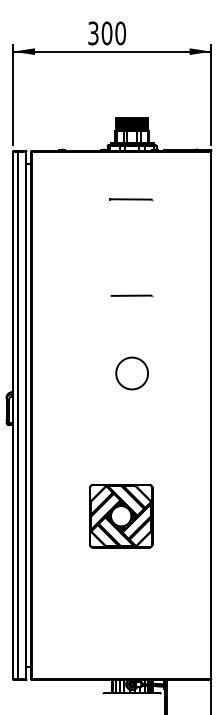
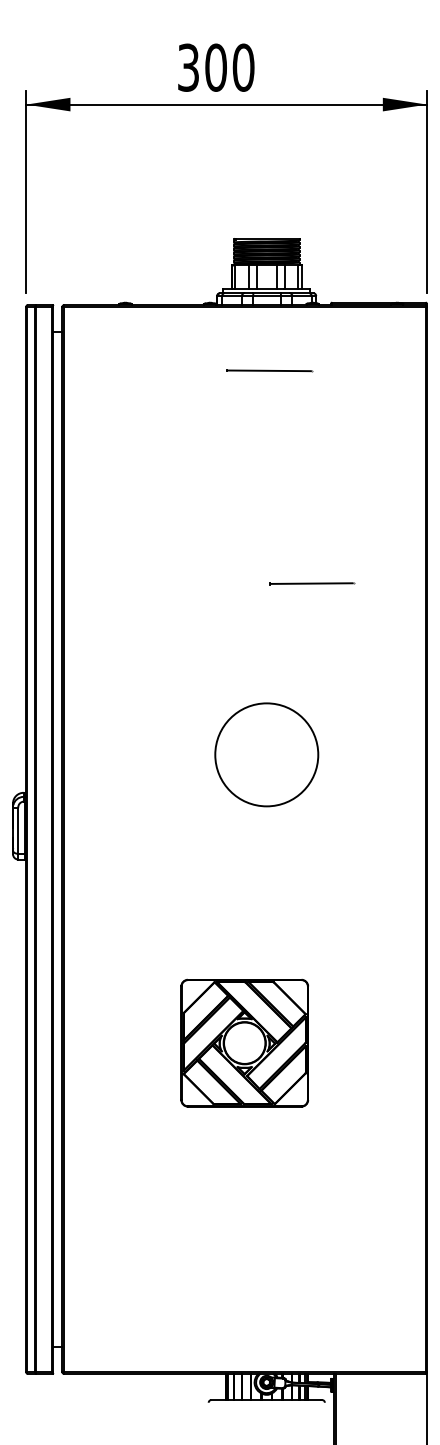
line: (131, 199) -> (269, 370), moved
line: (131, 295) -> (311, 583), moved
circle: (132, 373) -> (267, 754), size x1.6

